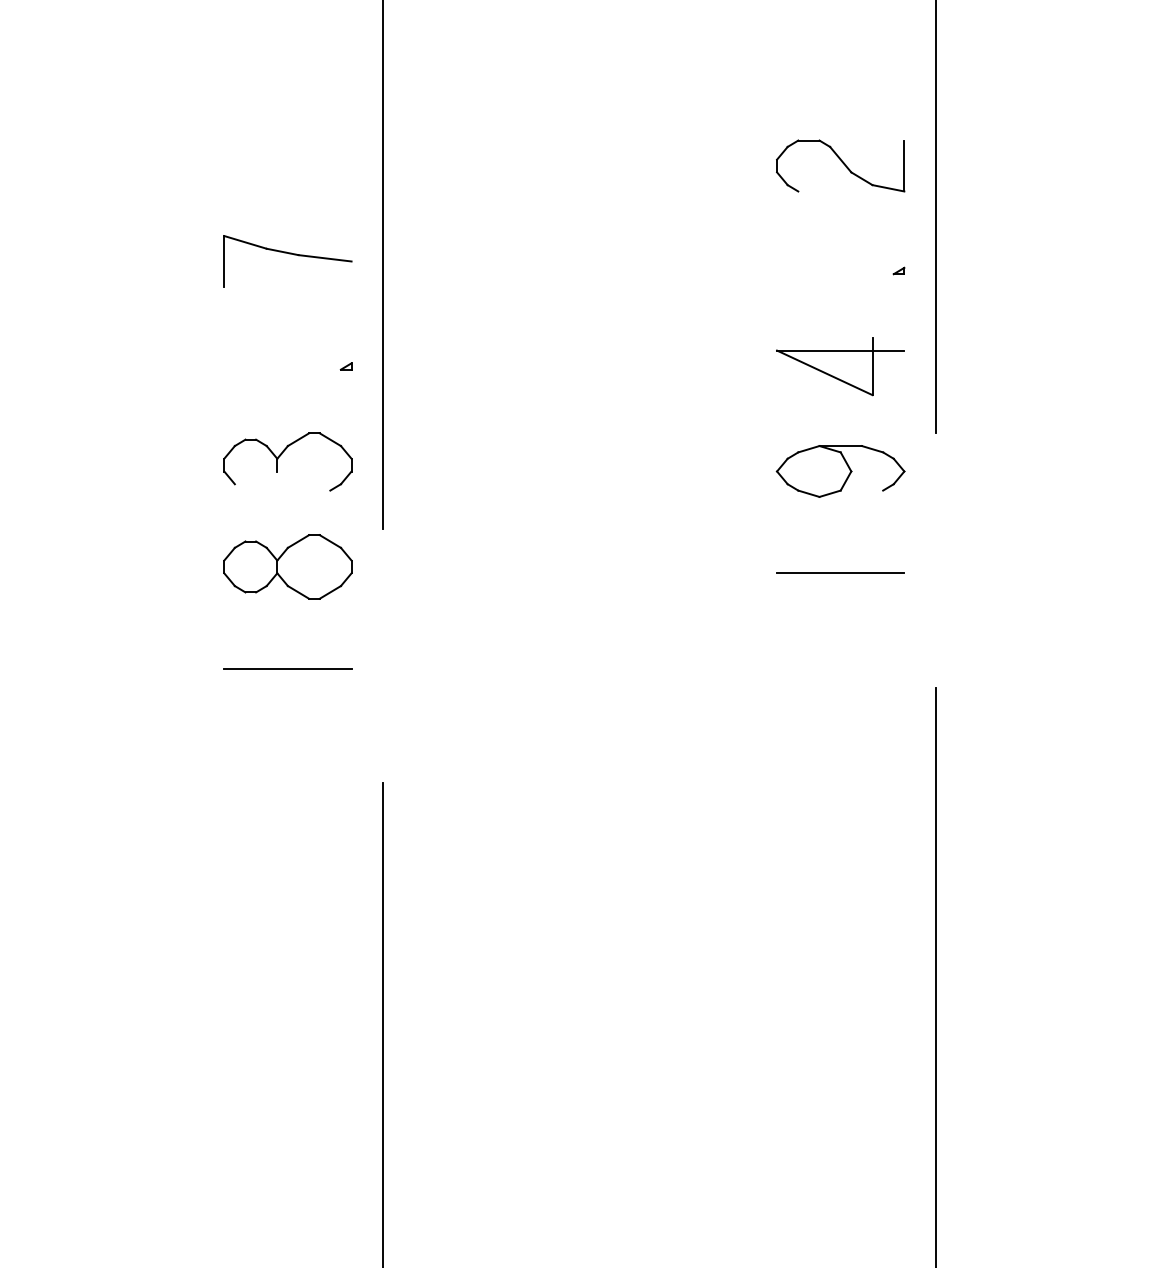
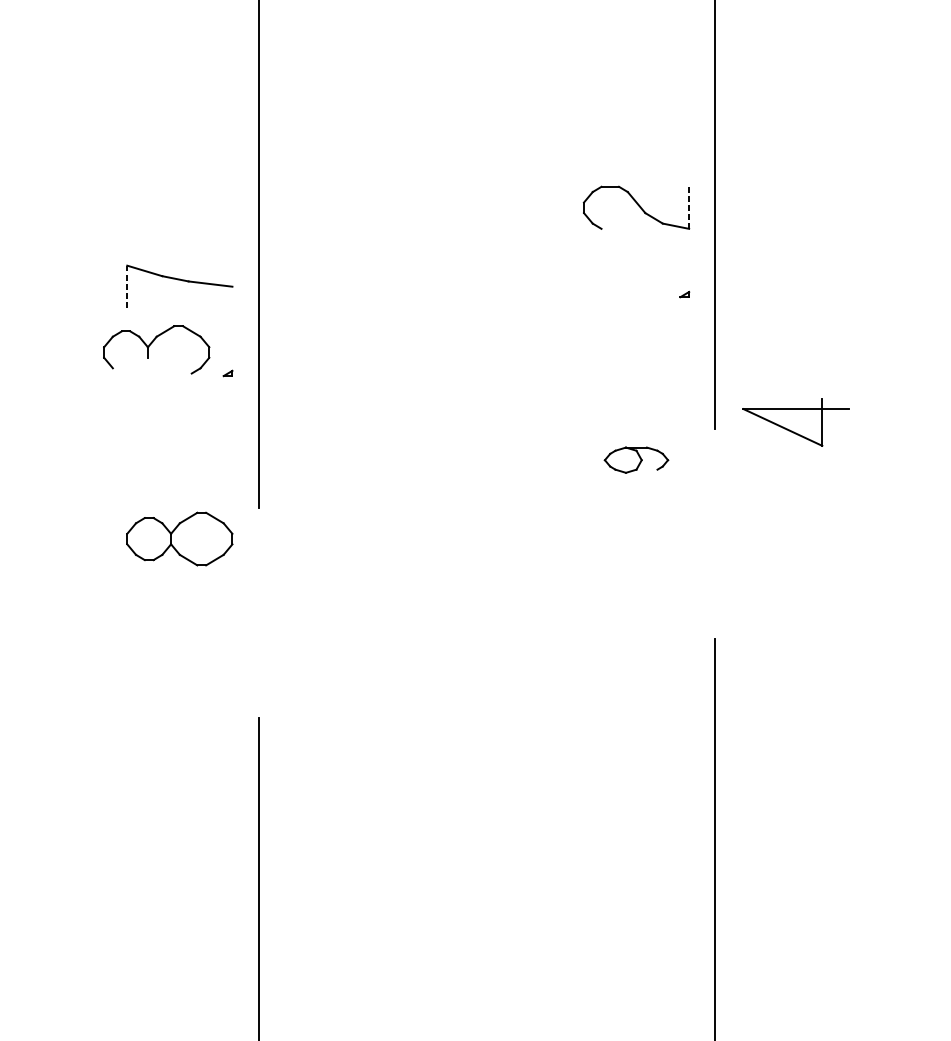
line: (904, 165) -> (689, 207), solid -> dashed
line: (224, 261) -> (127, 286), solid -> dashed
part: (840, 366) -> (795, 422), moved
part: (281, 455) -> (151, 344), moved
part: (840, 471) -> (636, 460), size x0.6
line: (840, 573) -> (636, 544), removed
line: (287, 668) -> (179, 622), removed

